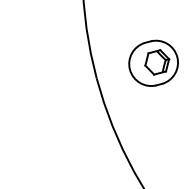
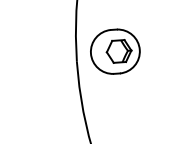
part: (153, 62) -> (115, 50), moved

